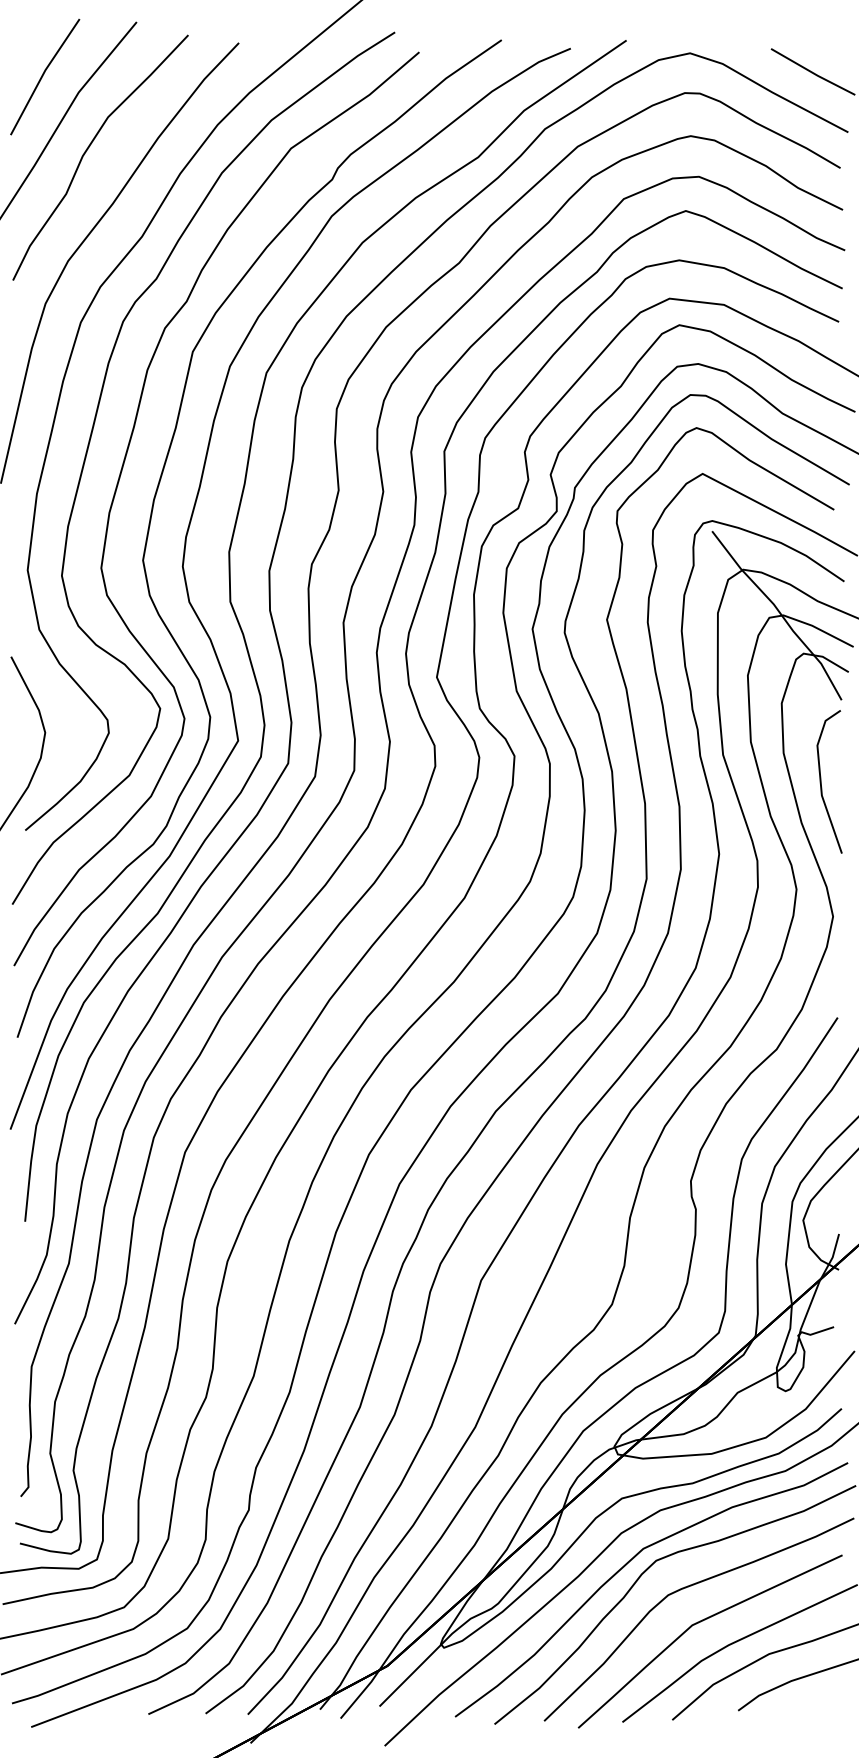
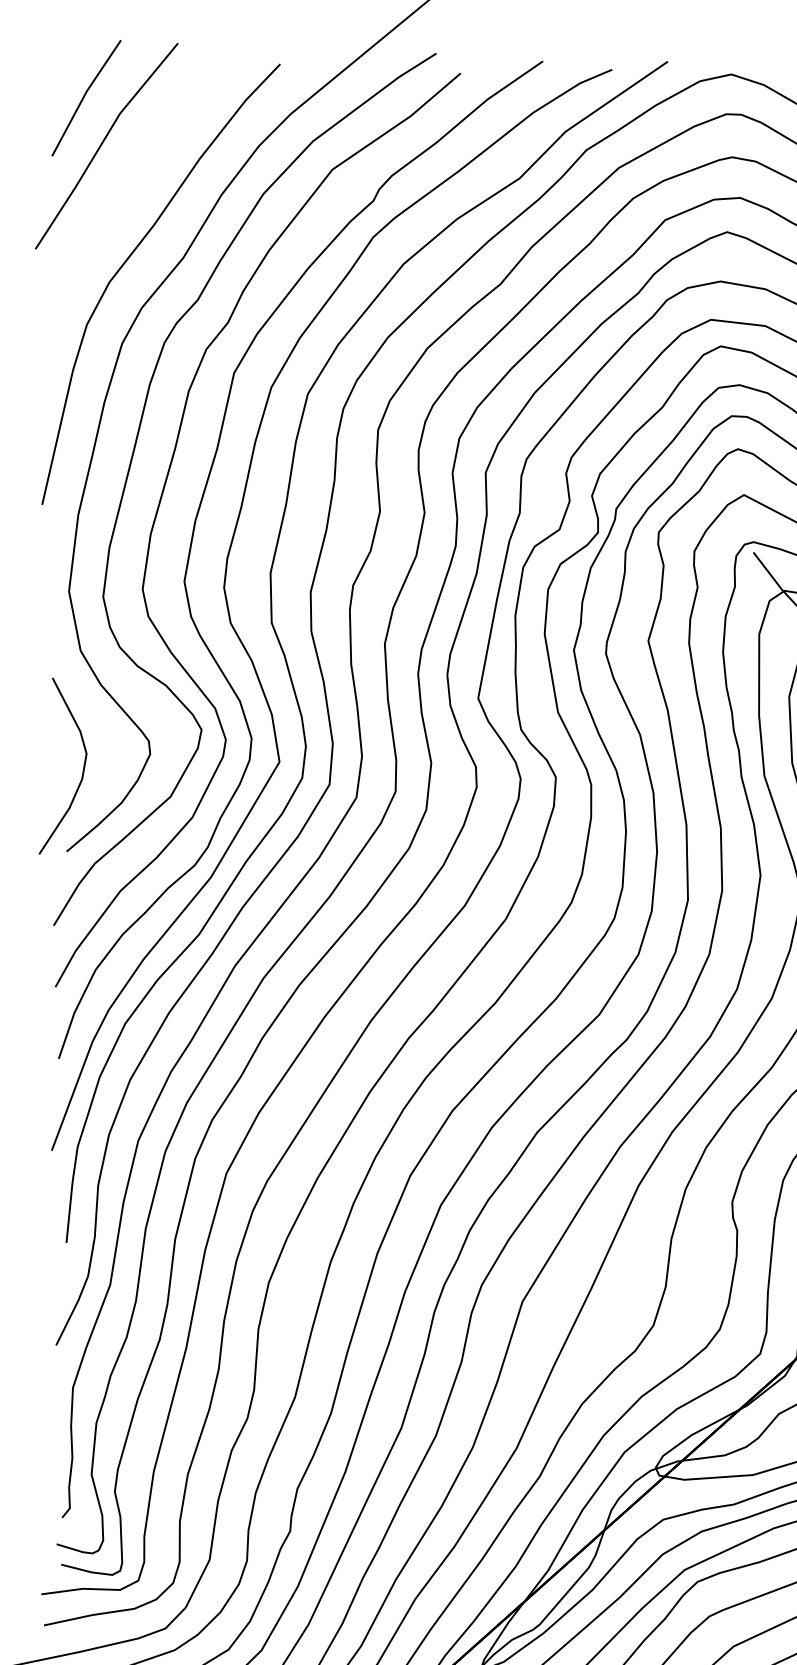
part: (88, 149) -> (129, 170), removed

